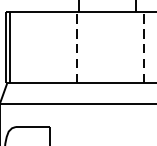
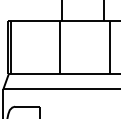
line: (77, 47) -> (60, 47), dashed -> solid
line: (143, 47) -> (109, 47), dashed -> solid

